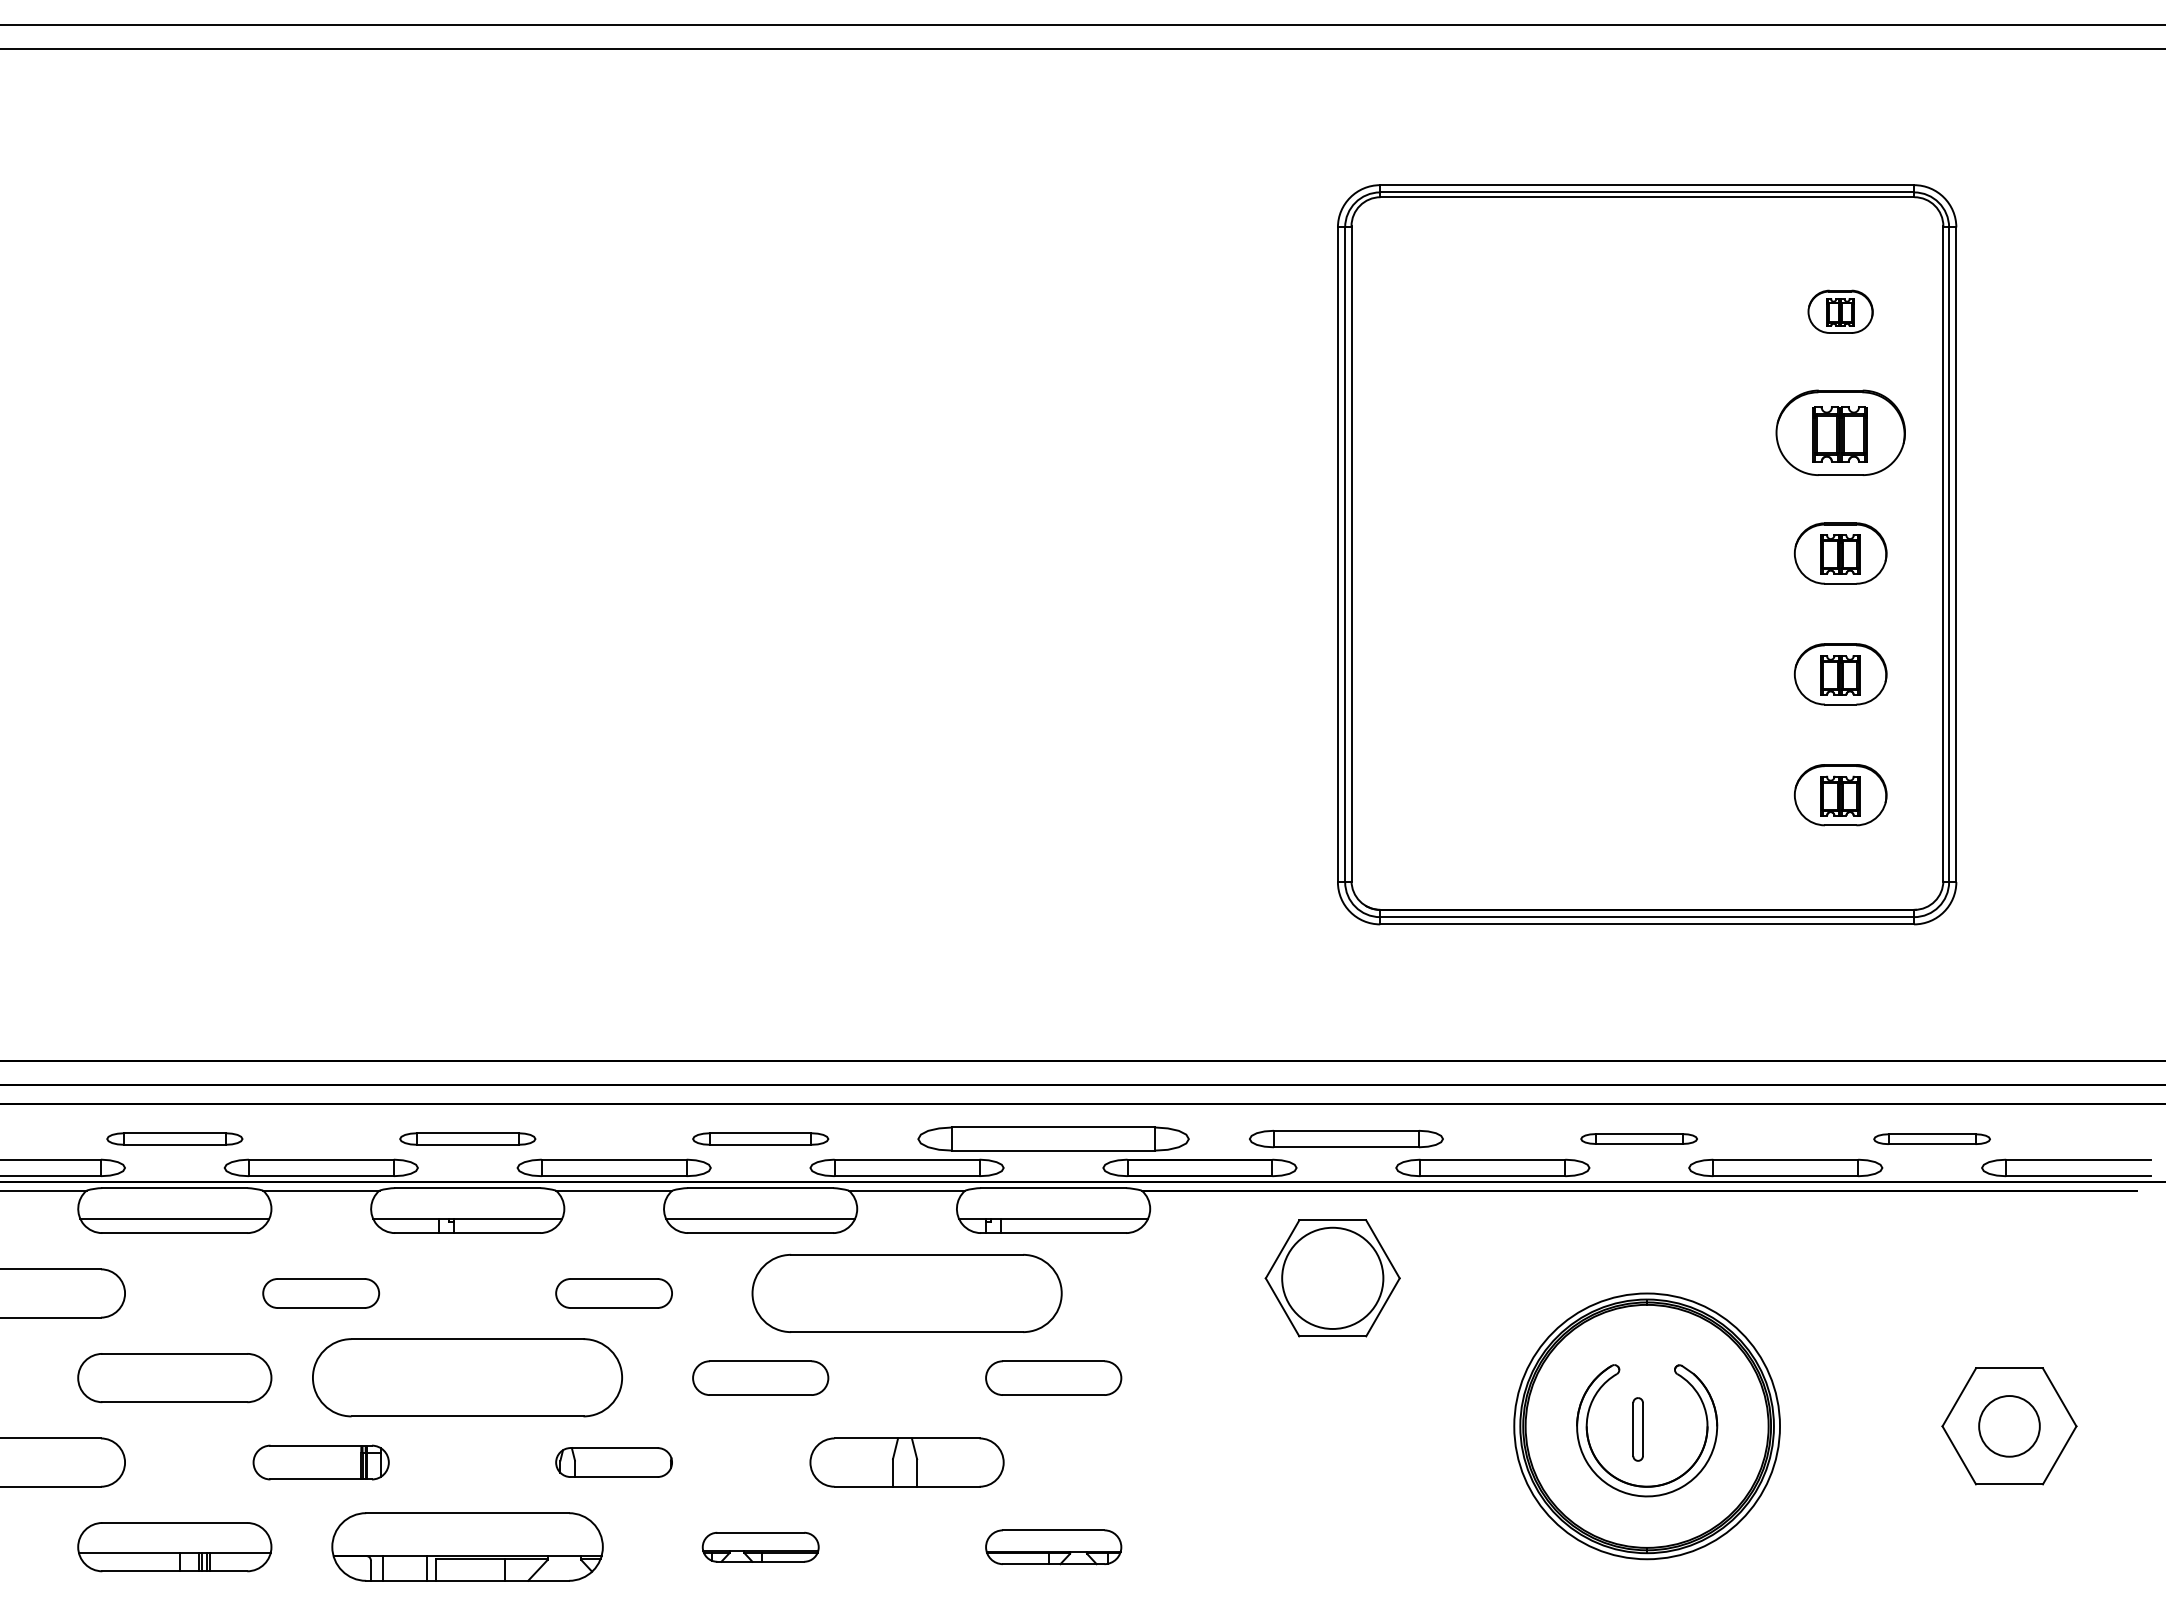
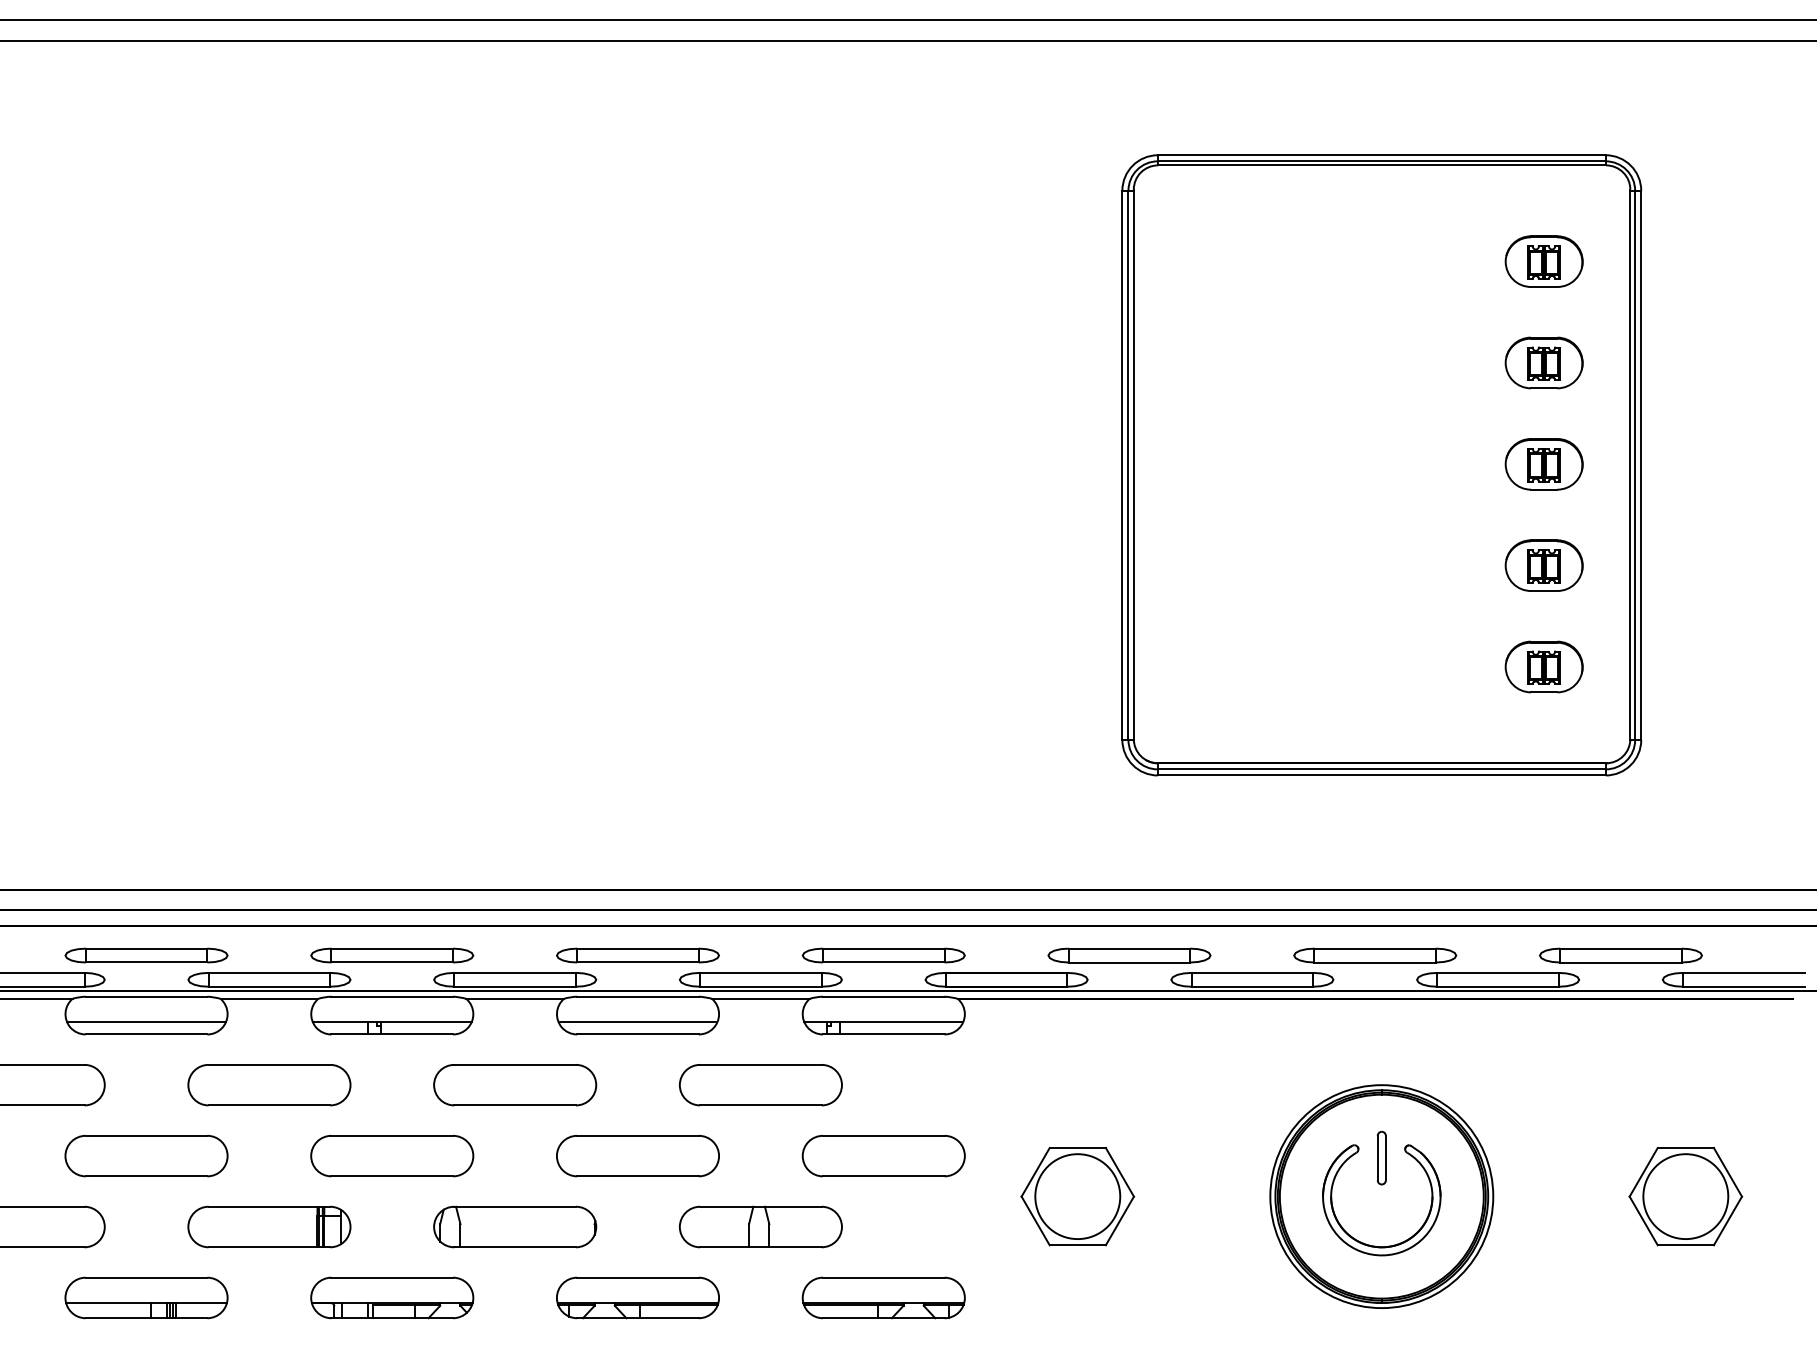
part: (1840, 311) -> (1544, 261), size x1.43
part: (1840, 432) -> (1544, 362), size x0.71
part: (174, 1138) -> (146, 955), size x1.43
part: (467, 1138) -> (392, 955), size x1.43
part: (760, 1138) -> (637, 955), size x1.43
part: (1053, 1138) -> (883, 955), size x0.71
part: (1638, 1138) -> (1374, 955), size x1.67
part: (1931, 1139) -> (1620, 955), size x1.67
part: (1332, 1278) -> (1077, 1196), moved
part: (320, 1293) -> (268, 1085), size x1.67
part: (613, 1293) -> (514, 1085), size x1.67
part: (906, 1293) -> (760, 1085), size x0.62
part: (467, 1378) -> (392, 1156), size x0.62
part: (760, 1378) -> (637, 1156), size x1.43
part: (1053, 1378) -> (883, 1156), size x1.43
circle: (2009, 1425) -> (1685, 1195), size x1.67
part: (1637, 1429) -> (1381, 1158), moved
part: (320, 1462) -> (268, 1226), size x1.43
part: (613, 1462) -> (514, 1226), size x1.67
part: (467, 1547) -> (392, 1298), size x0.71
part: (760, 1547) -> (637, 1298), size x1.67
part: (1053, 1547) -> (883, 1298), size x1.43

